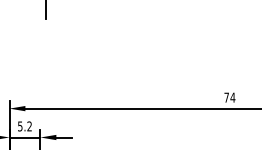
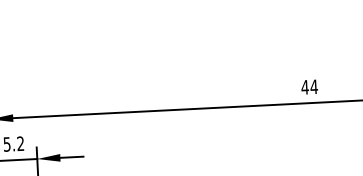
text: (226, 97) -> (304, 87), 74 -> 44

